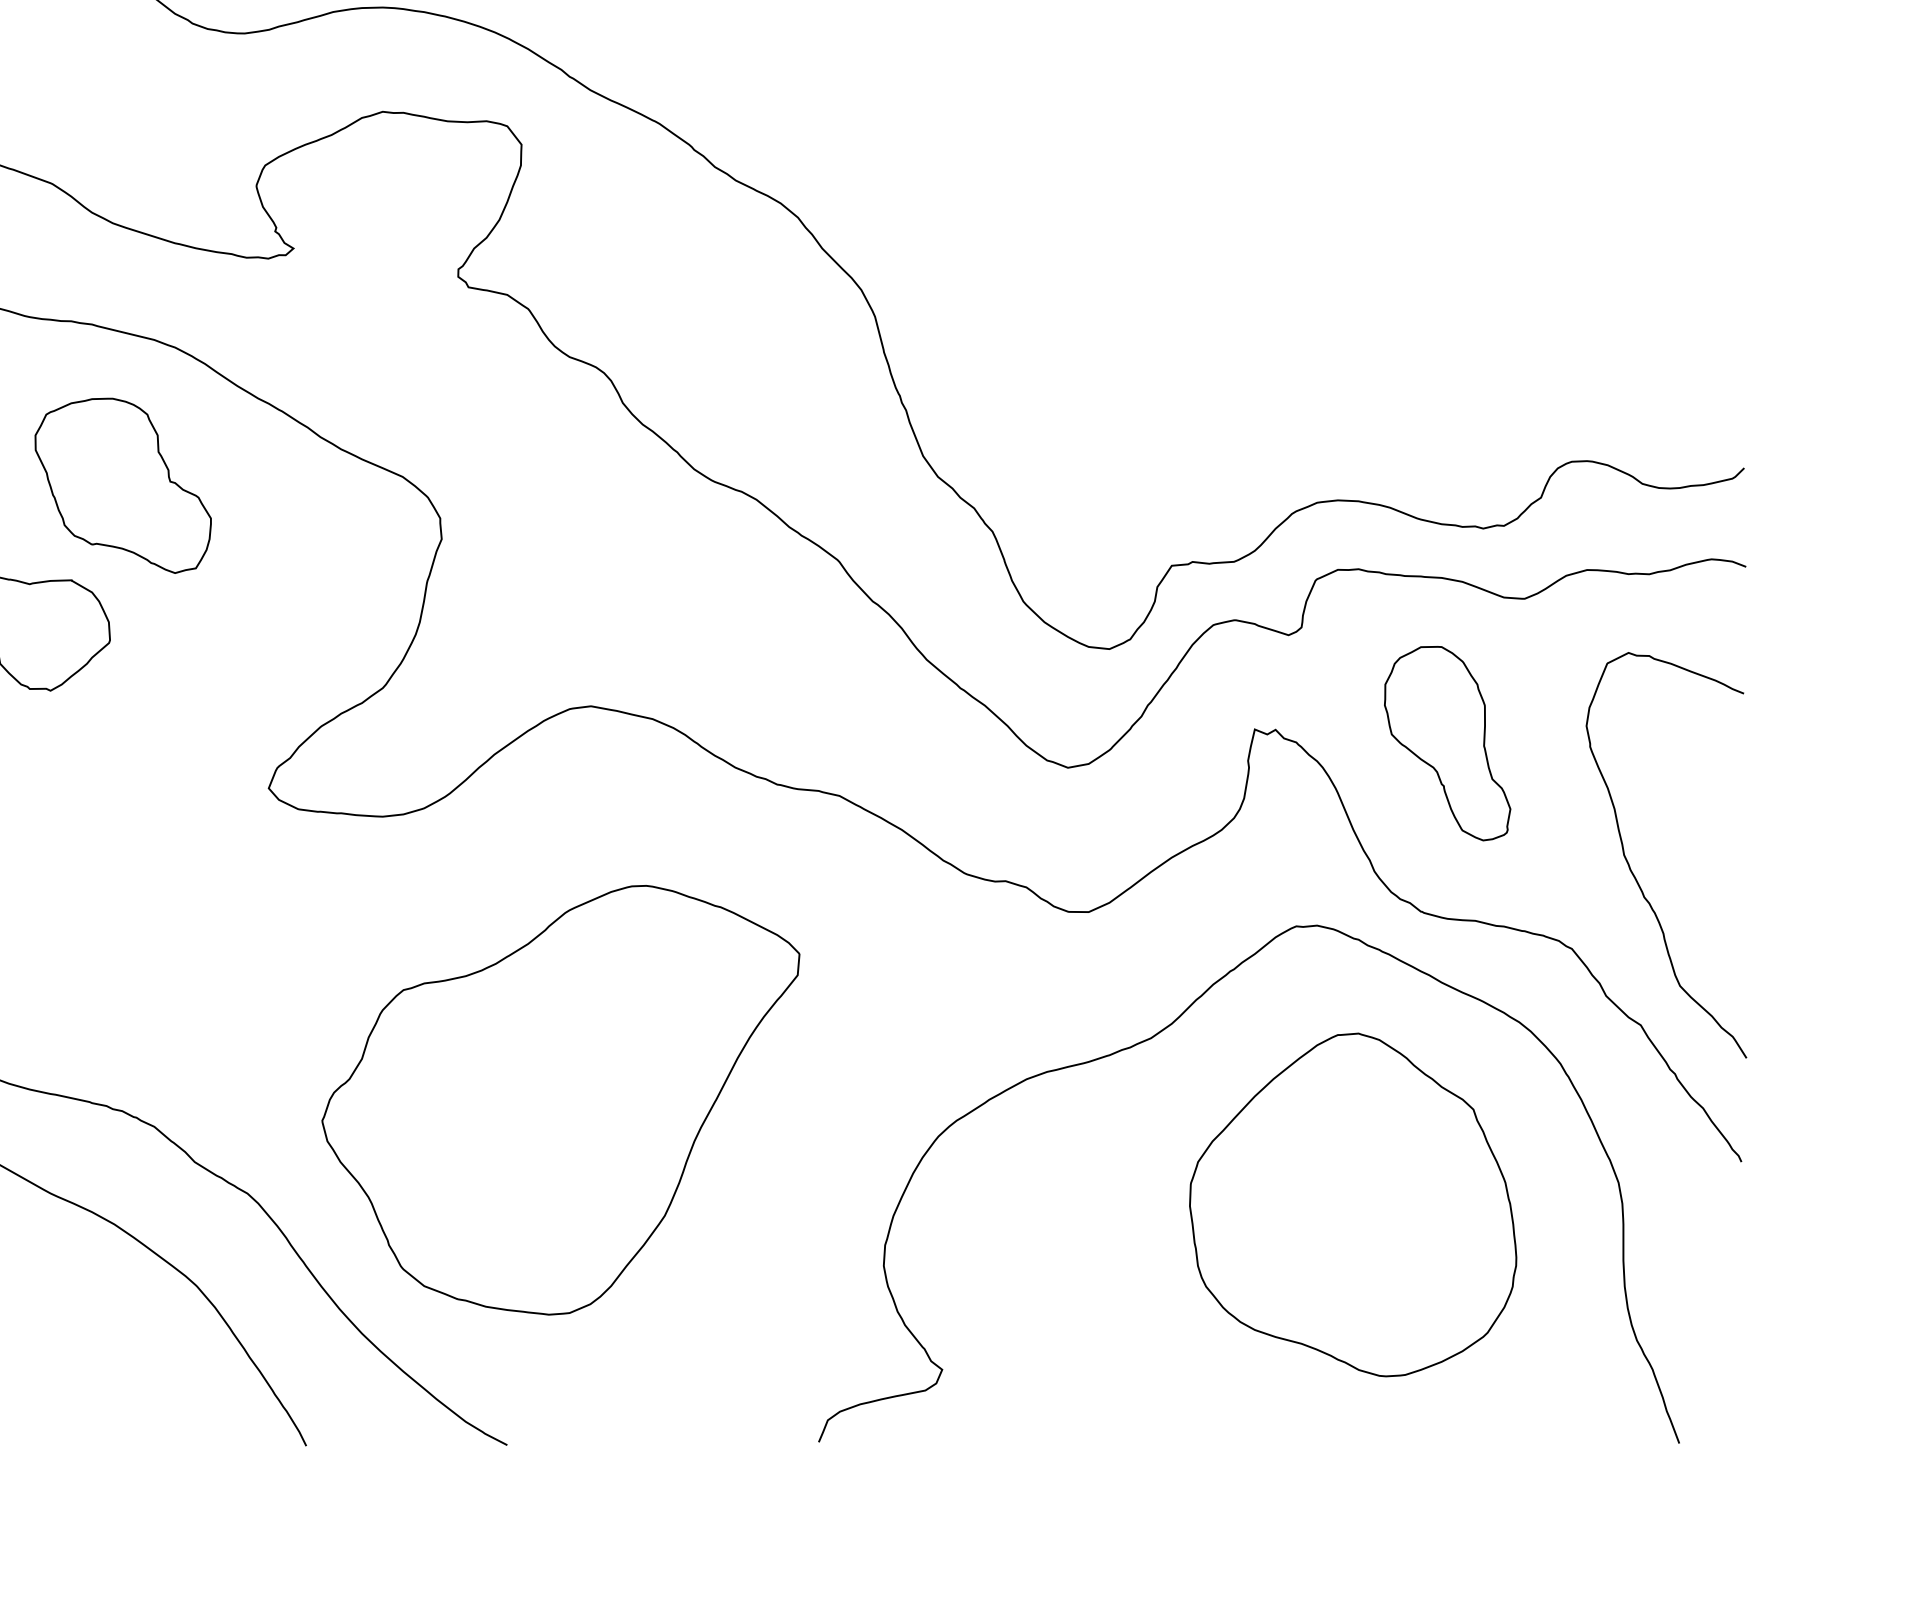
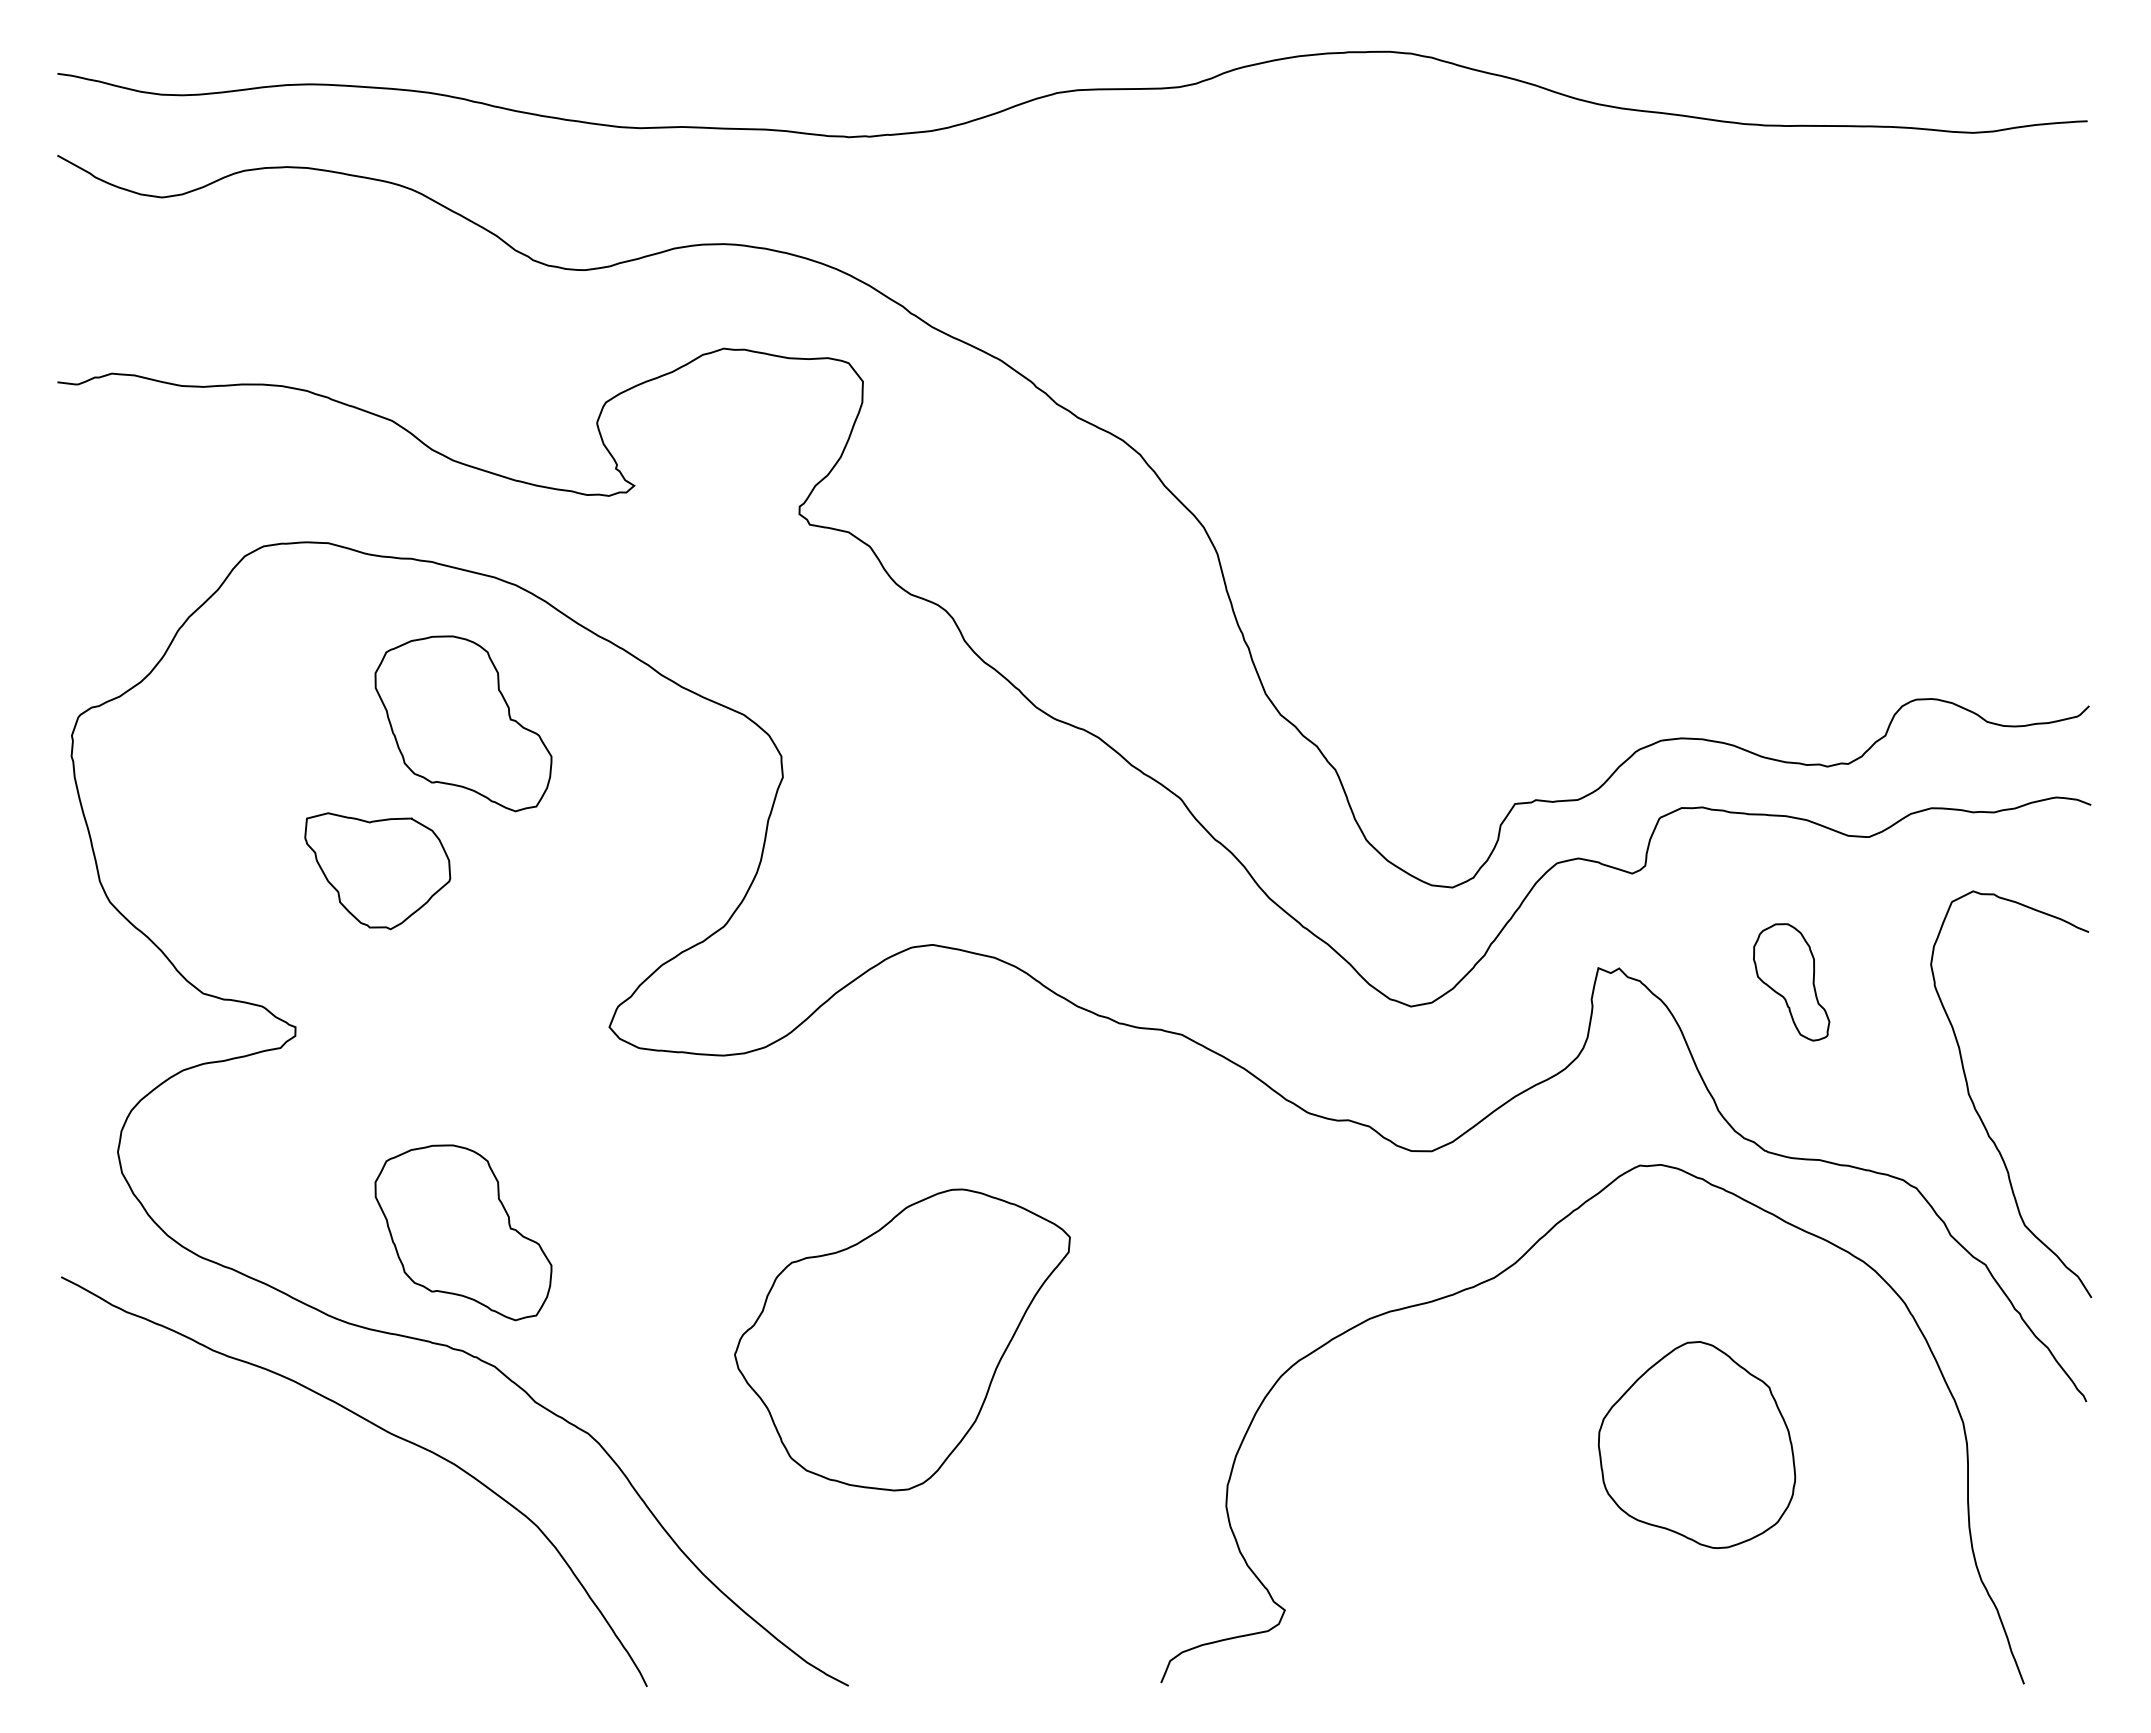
part: (1447, 743) -> (1791, 982), size x0.6
part: (123, 993) -> (463, 1232), added
part: (560, 1099) -> (902, 1339), size x0.7
part: (1352, 1204) -> (1696, 1444), size x0.6

